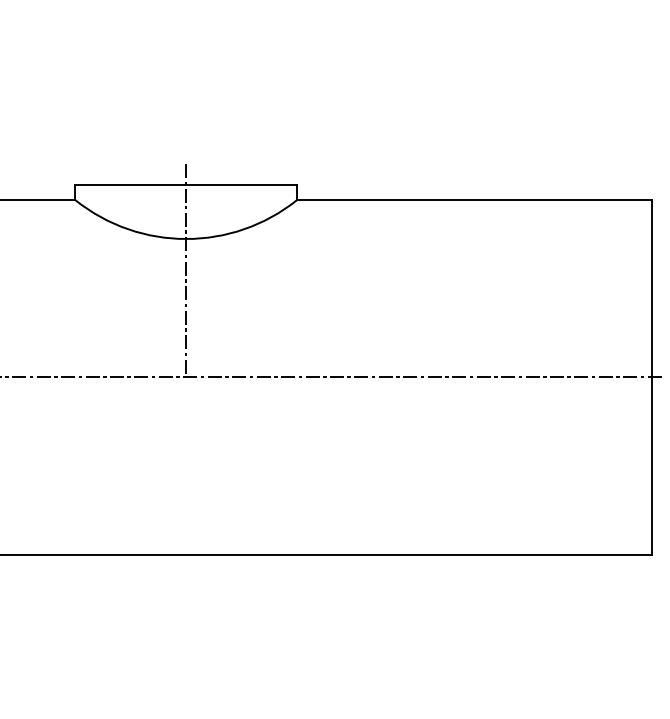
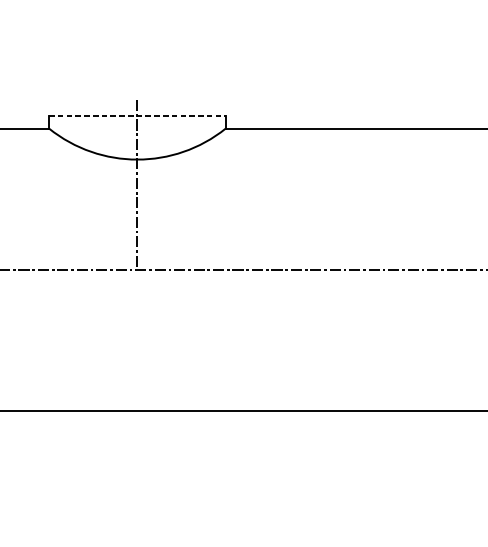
line: (186, 184) -> (137, 116), solid -> dashed

